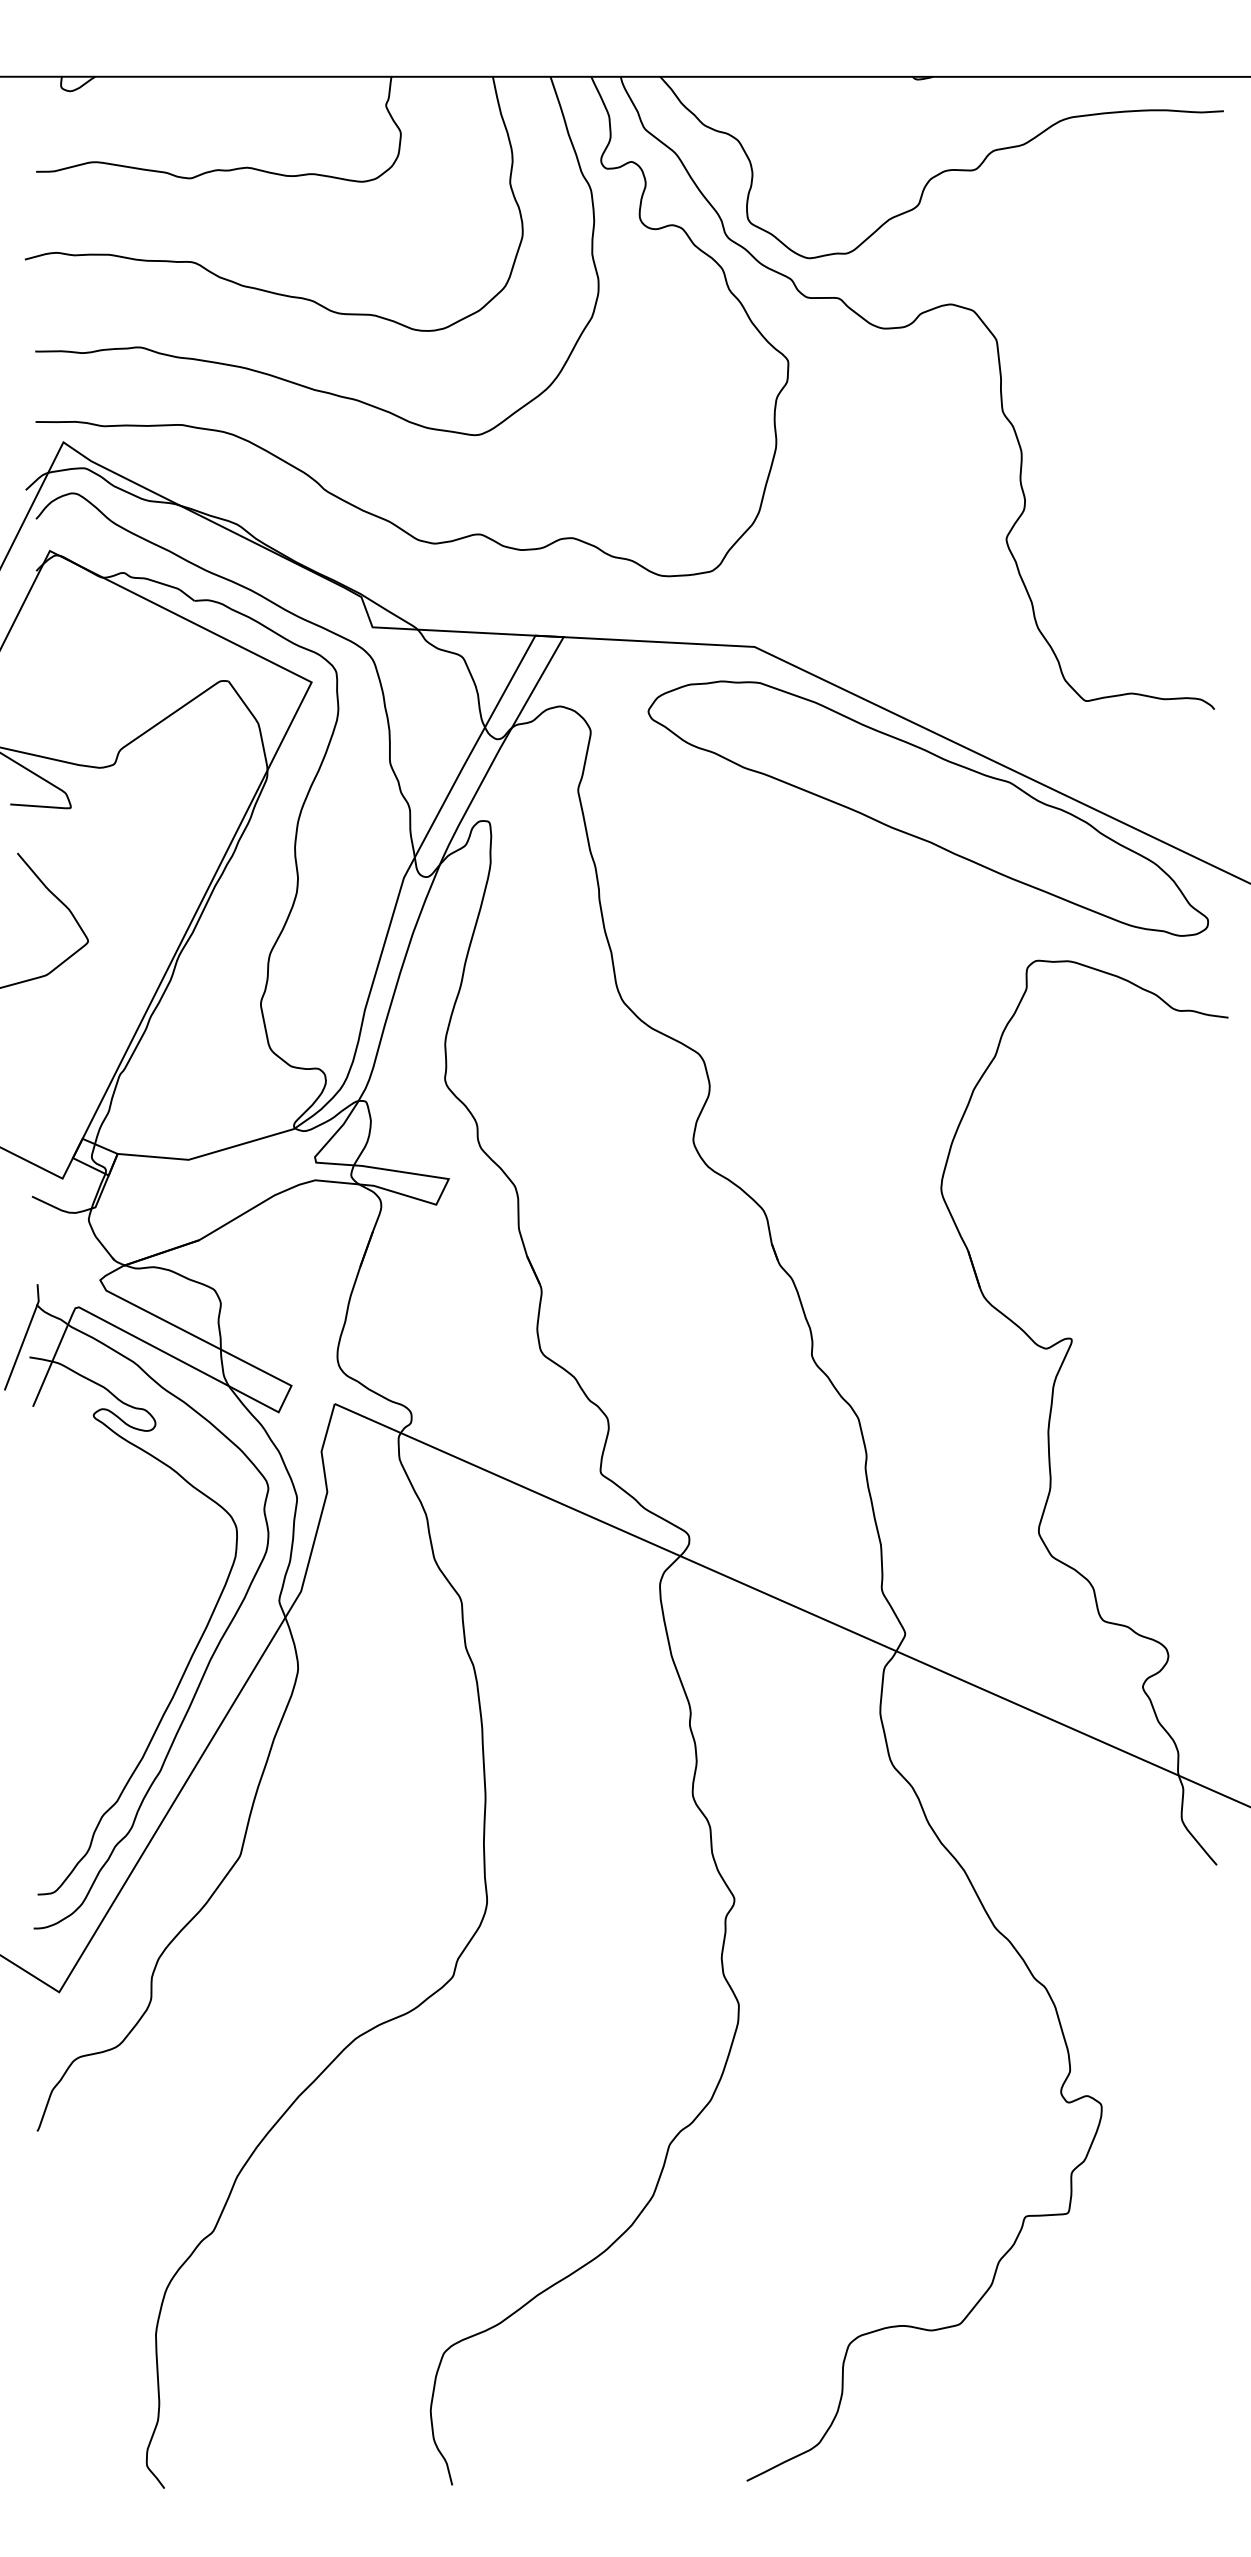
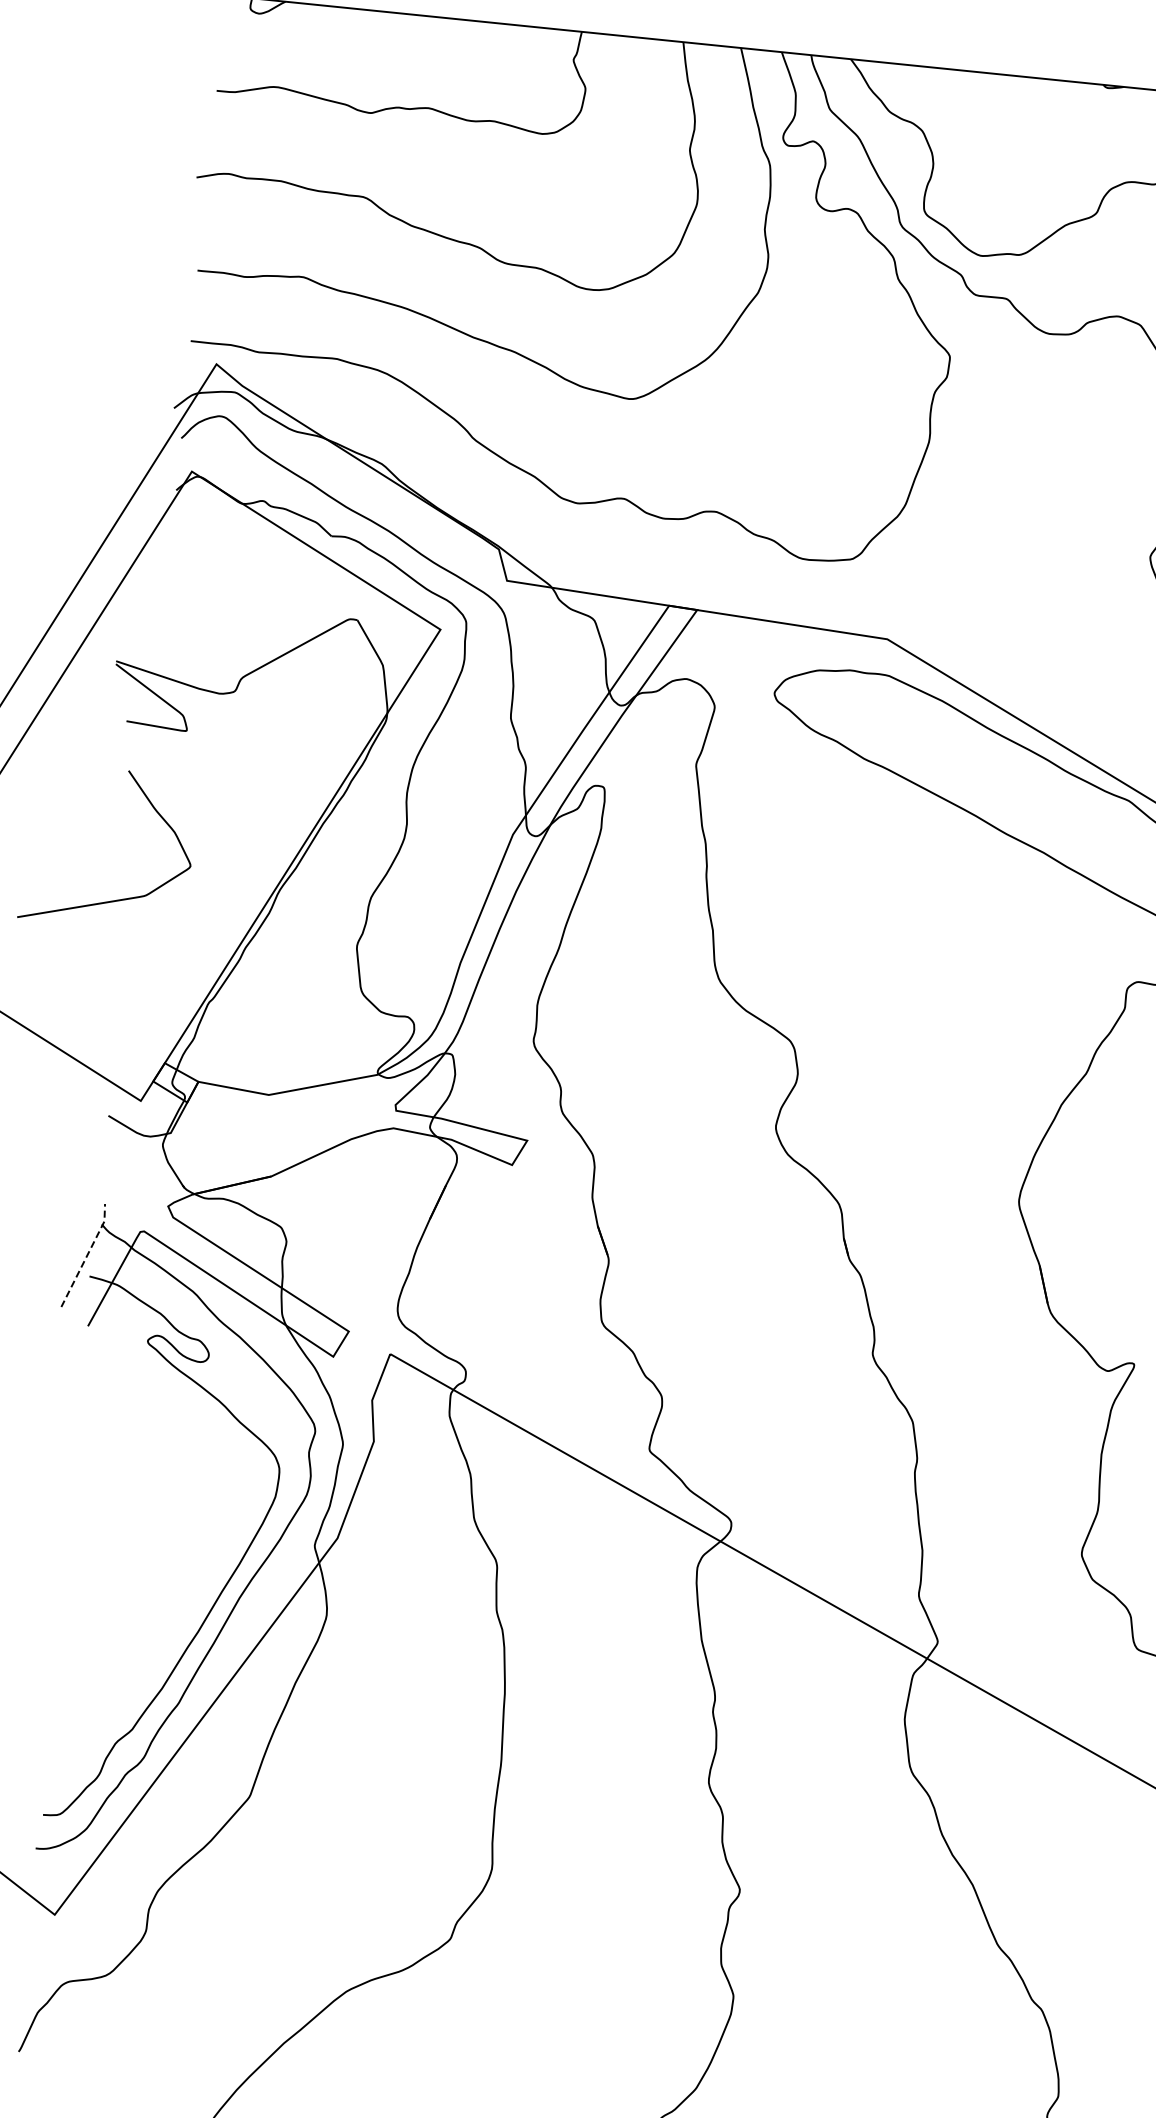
line: (25, 1336) -> (87, 1255), solid -> dashed

